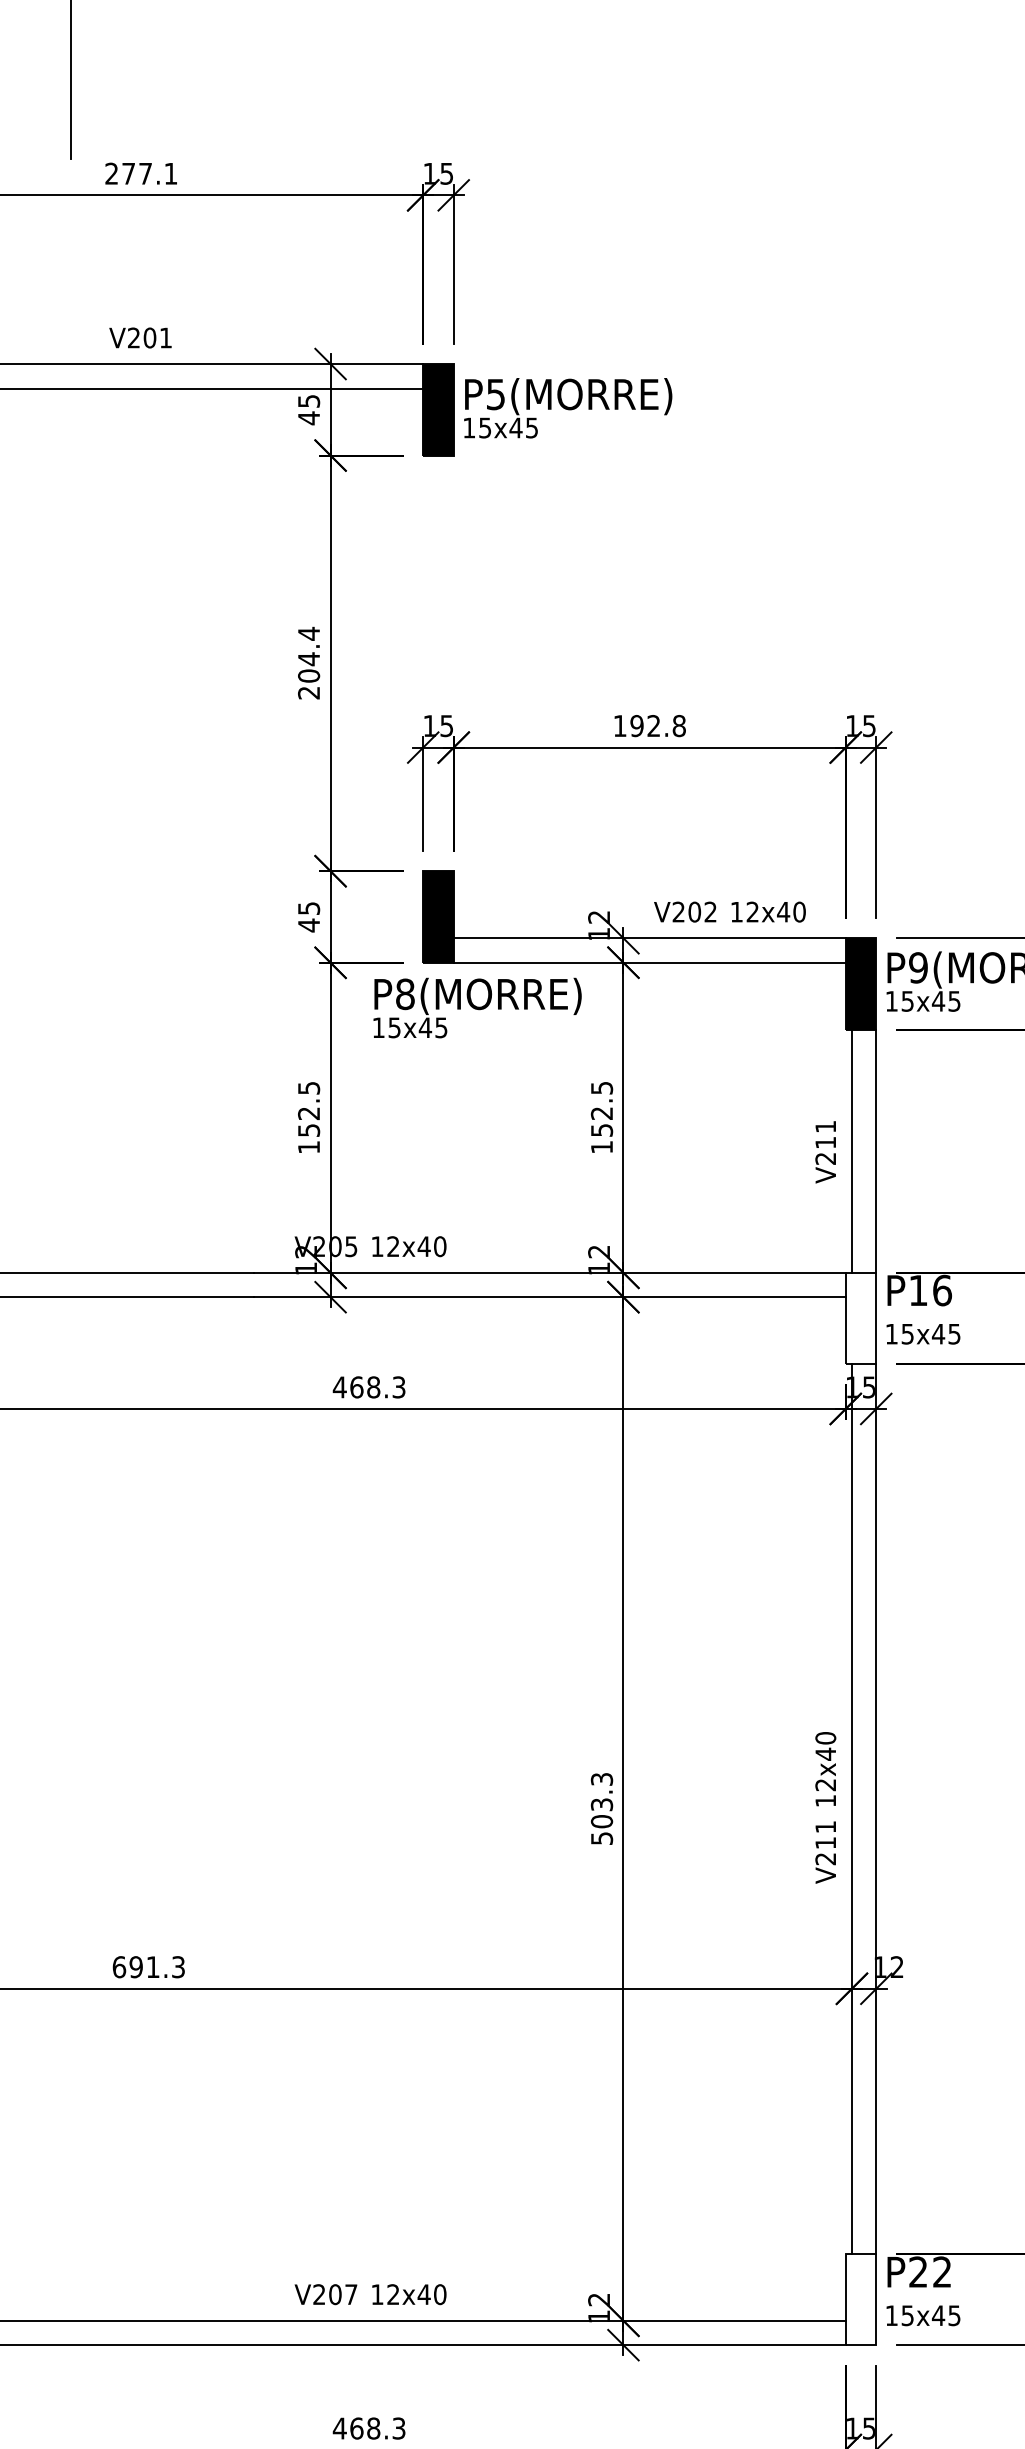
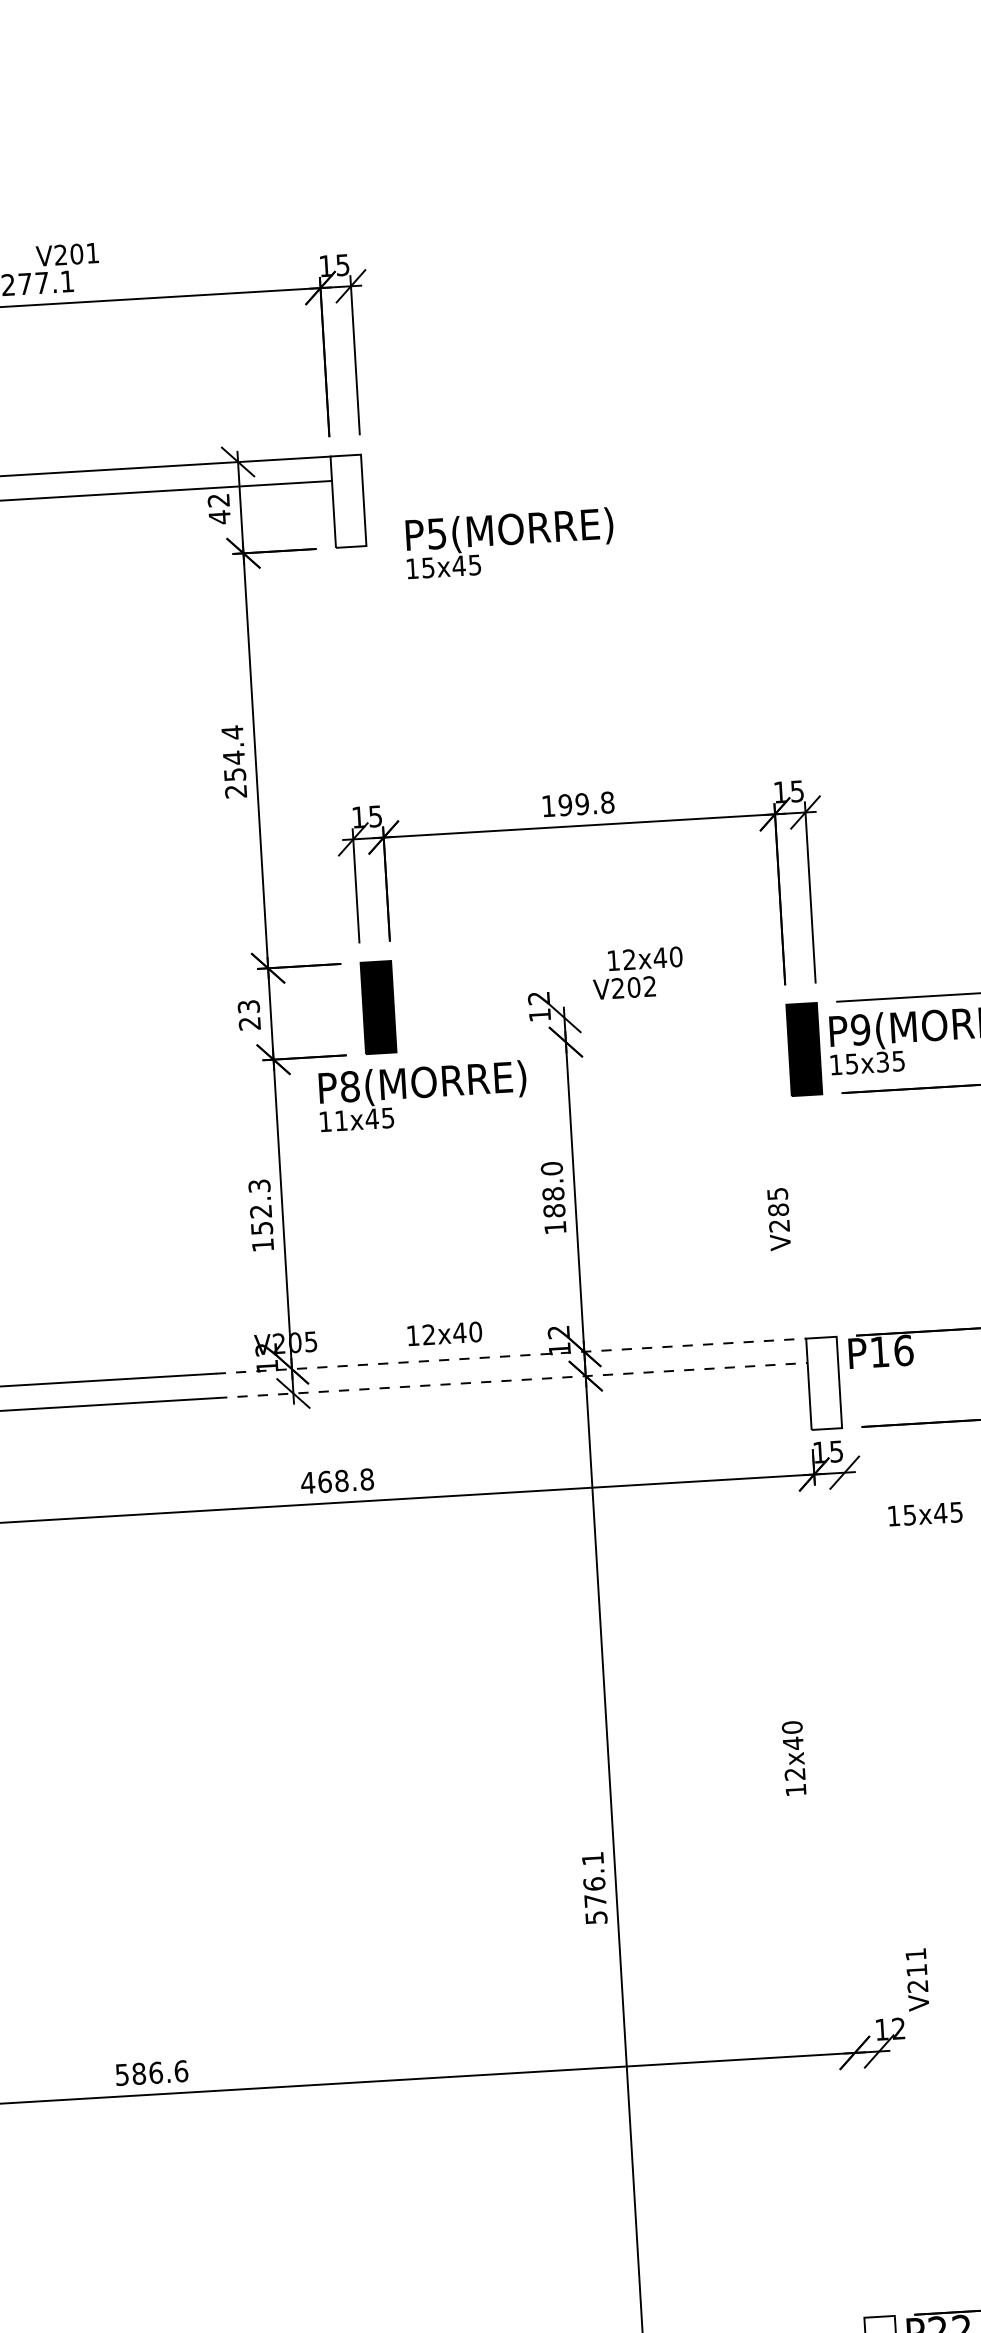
text: (140, 337) -> (67, 254), moved
text: (309, 401) -> (219, 500), 45 -> 42
text: (568, 408) -> (510, 543), moved
fill: (438, 409) -> (348, 500), removed
text: (309, 675) -> (235, 774), 204.4 -> 254.4
text: (653, 726) -> (581, 804), 192.8 -> 199.8
text: (768, 911) -> (645, 958), moved
text: (308, 917) -> (248, 1015), 45 -> 23
line: (649, 938) -> (590, 1016), removed
line: (649, 962) -> (591, 1040), removed
text: (938, 1000) -> (882, 1061), 15x45 -> 15x35
text: (394, 1027) -> (341, 1120), 15x45 -> 11x45
text: (308, 1088) -> (258, 1186), 152.5 -> 152.3
text: (601, 1108) -> (552, 1189), 152.5 -> 188.0
text: (825, 1134) -> (777, 1201), V211 -> V285
line: (851, 1150) -> (804, 1216), removed
line: (876, 1150) -> (829, 1214), removed
text: (409, 1246) -> (445, 1333), moved
line: (549, 1272) -> (510, 1355), solid -> dashed
line: (549, 1297) -> (511, 1380), solid -> dashed
text: (923, 1334) -> (925, 1514), moved
text: (398, 1387) -> (366, 1479), 468.3 -> 468.8
text: (825, 1769) -> (793, 1758), moved
text: (601, 1800) -> (593, 1879), 503.3 -> 576.1
line: (851, 1808) -> (843, 1873), removed
line: (876, 1808) -> (868, 1871), removed
text: (825, 1852) -> (917, 1979), moved
text: (148, 1967) -> (151, 2073), 691.3 -> 586.6

